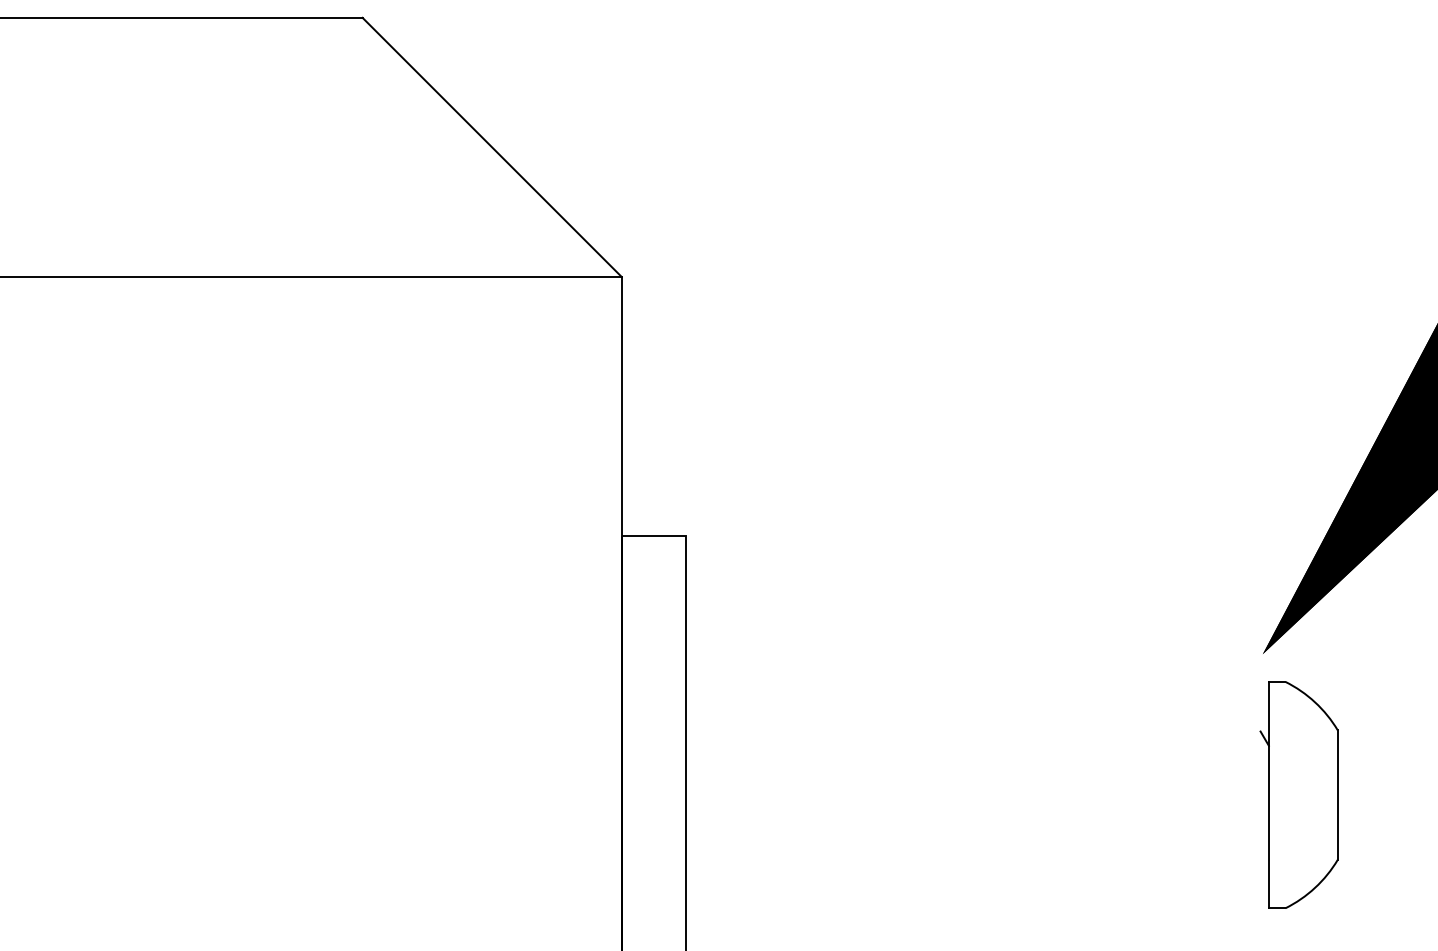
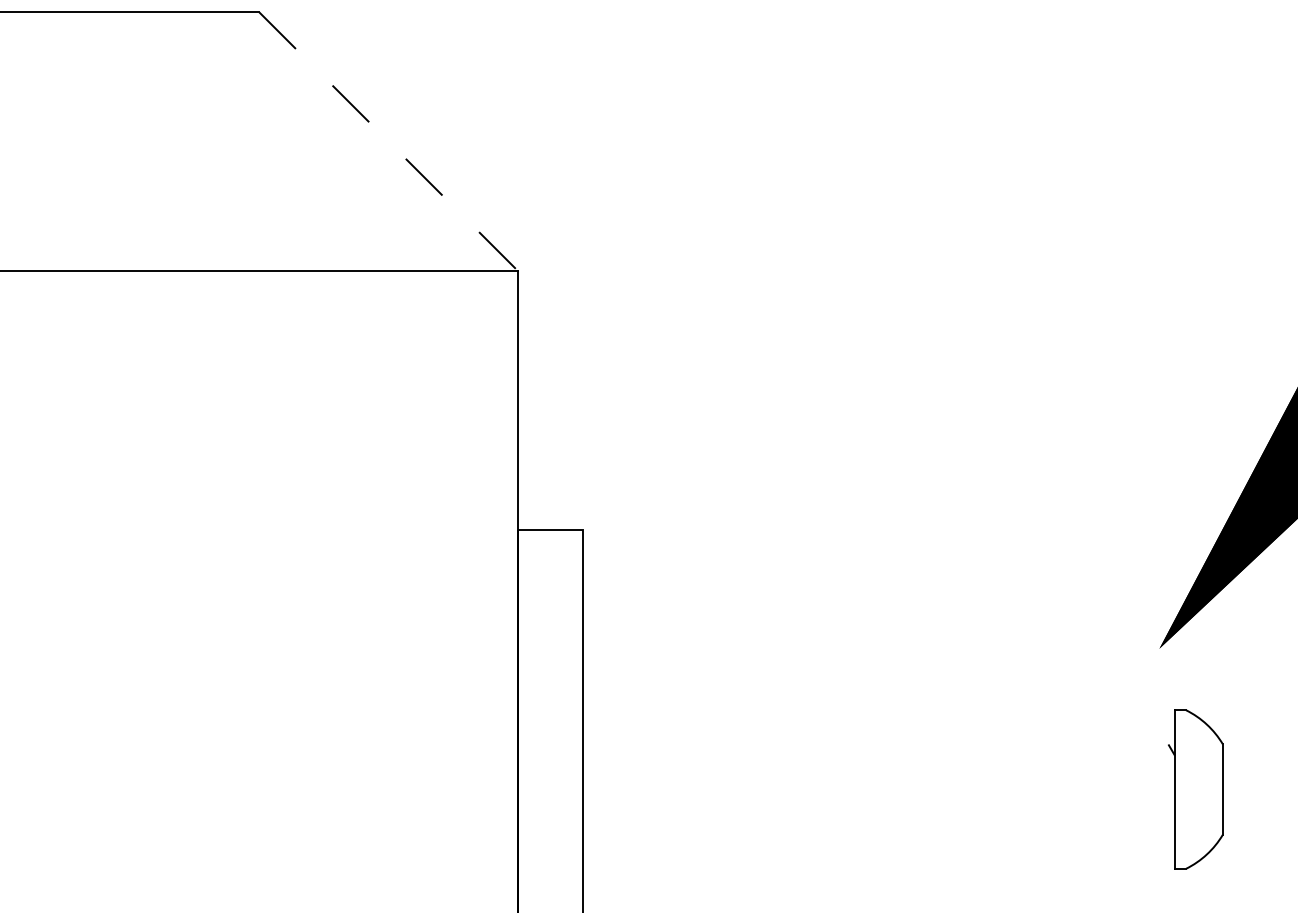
line: (492, 147) -> (389, 141), solid -> dashed
part: (1298, 794) -> (1195, 788), size x0.7

